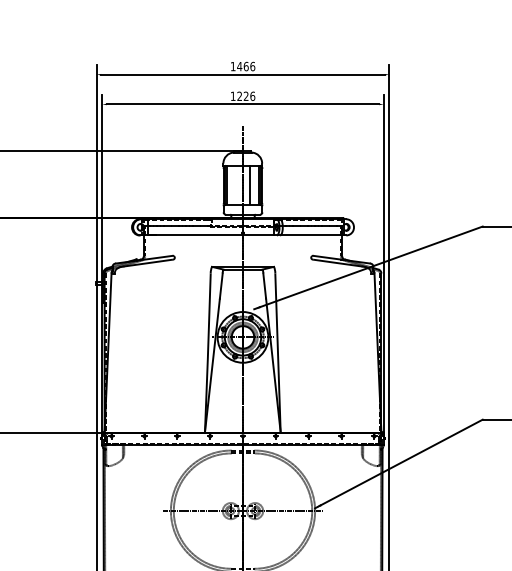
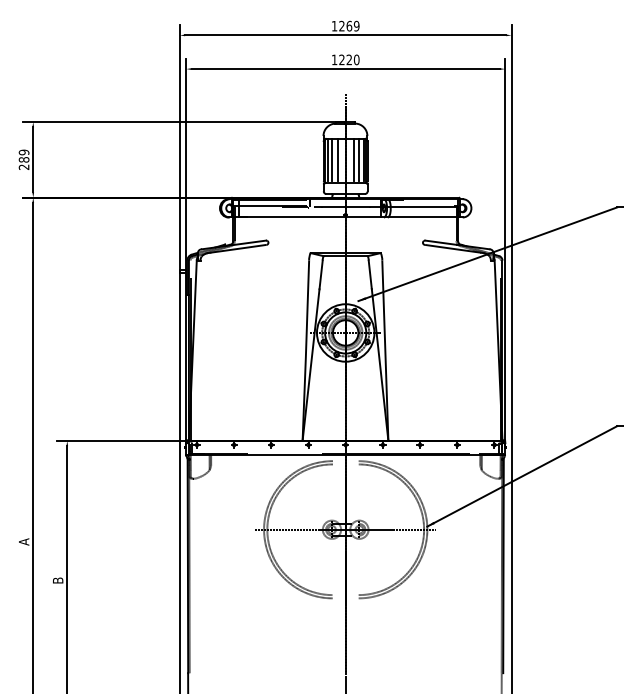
text: (245, 65) -> (348, 25), 1466 -> 1269
text: (252, 95) -> (356, 59), 1226 -> 1220
line: (231, 184) -> (332, 159), added
line: (235, 184) -> (337, 159), added
line: (255, 184) -> (359, 159), added

